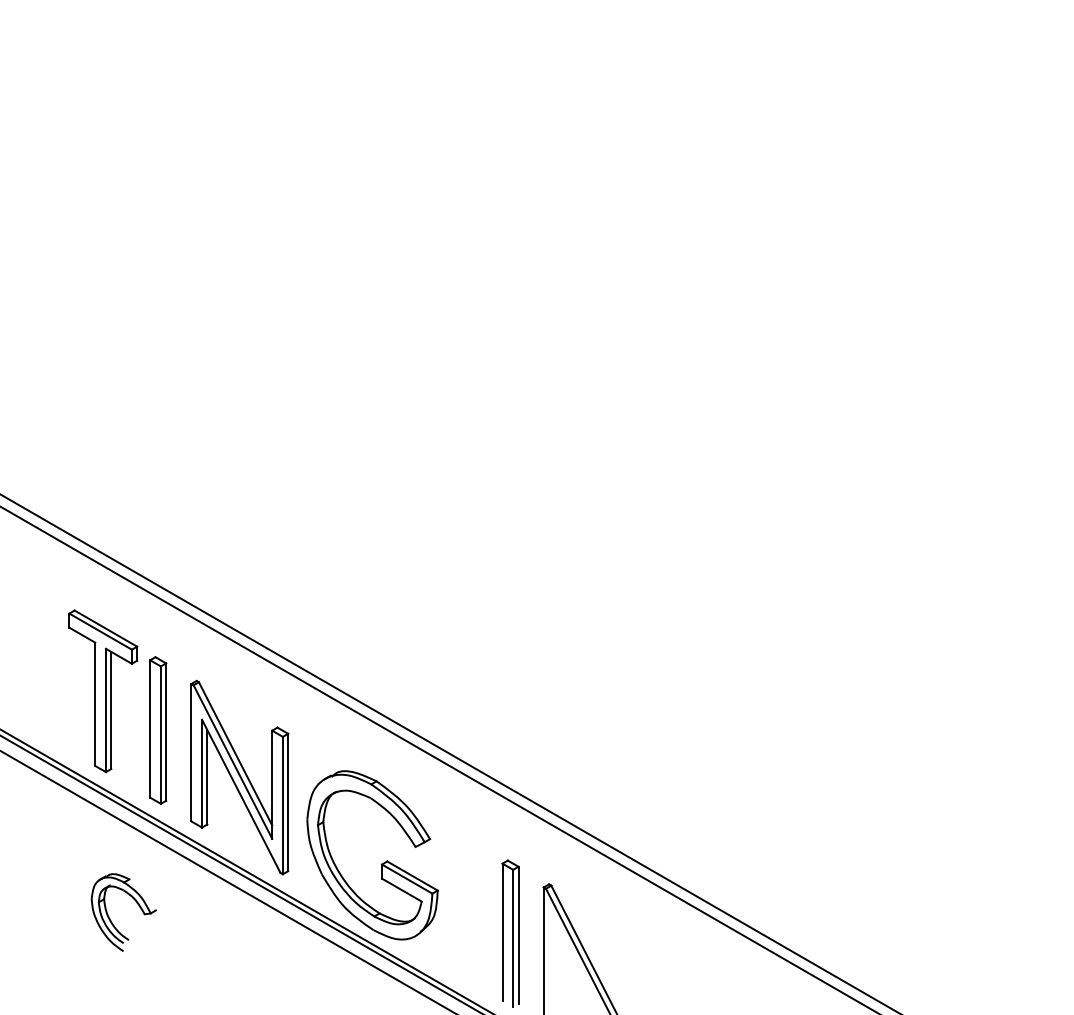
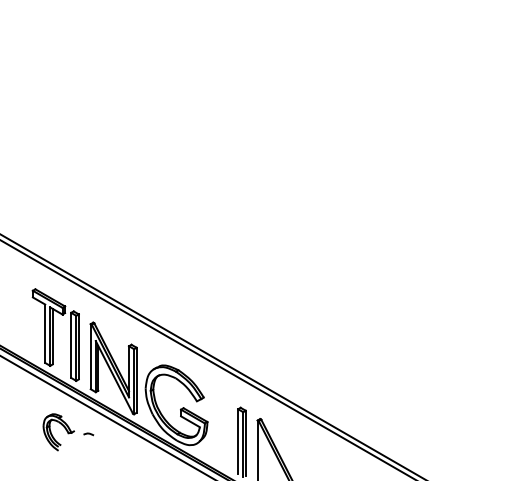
curve: (186, 916) -> (88, 434), added

